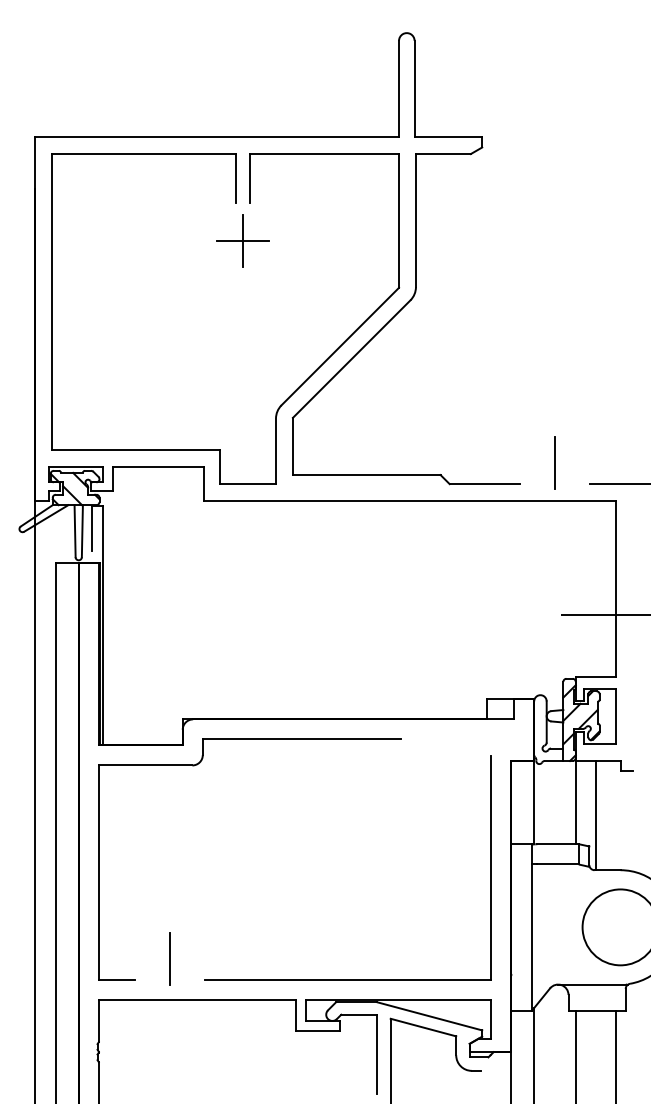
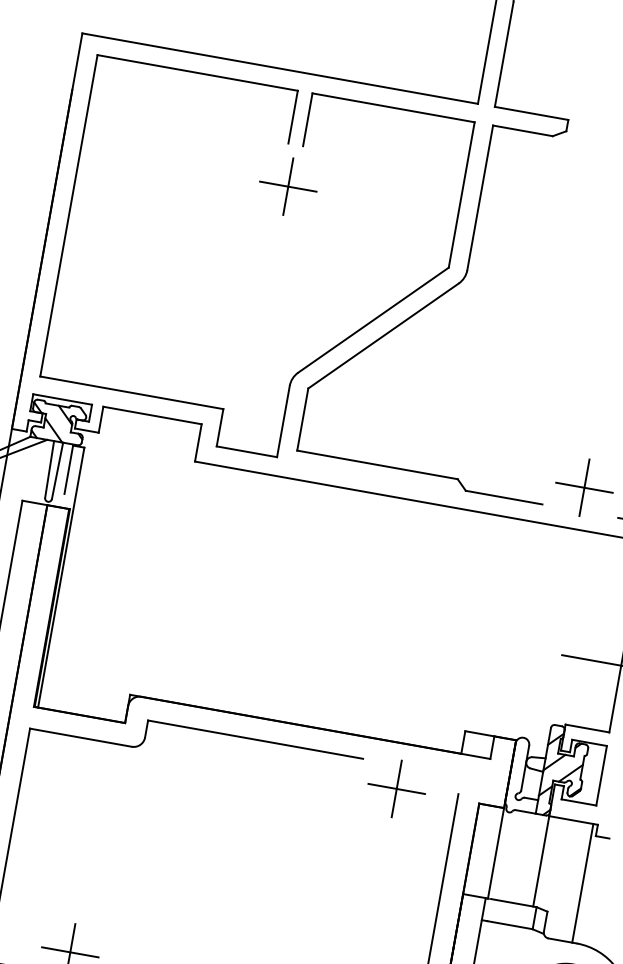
line: (555, 462) -> (585, 487), added
part: (434, 760) -> (395, 788), added
line: (596, 815) -> (582, 883), moved
line: (170, 958) -> (70, 952), added

